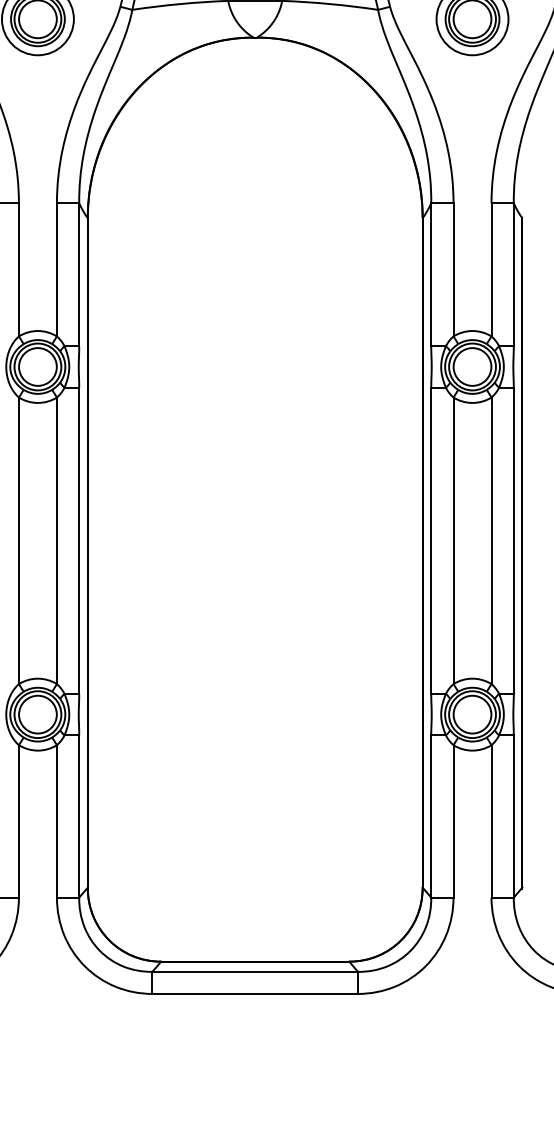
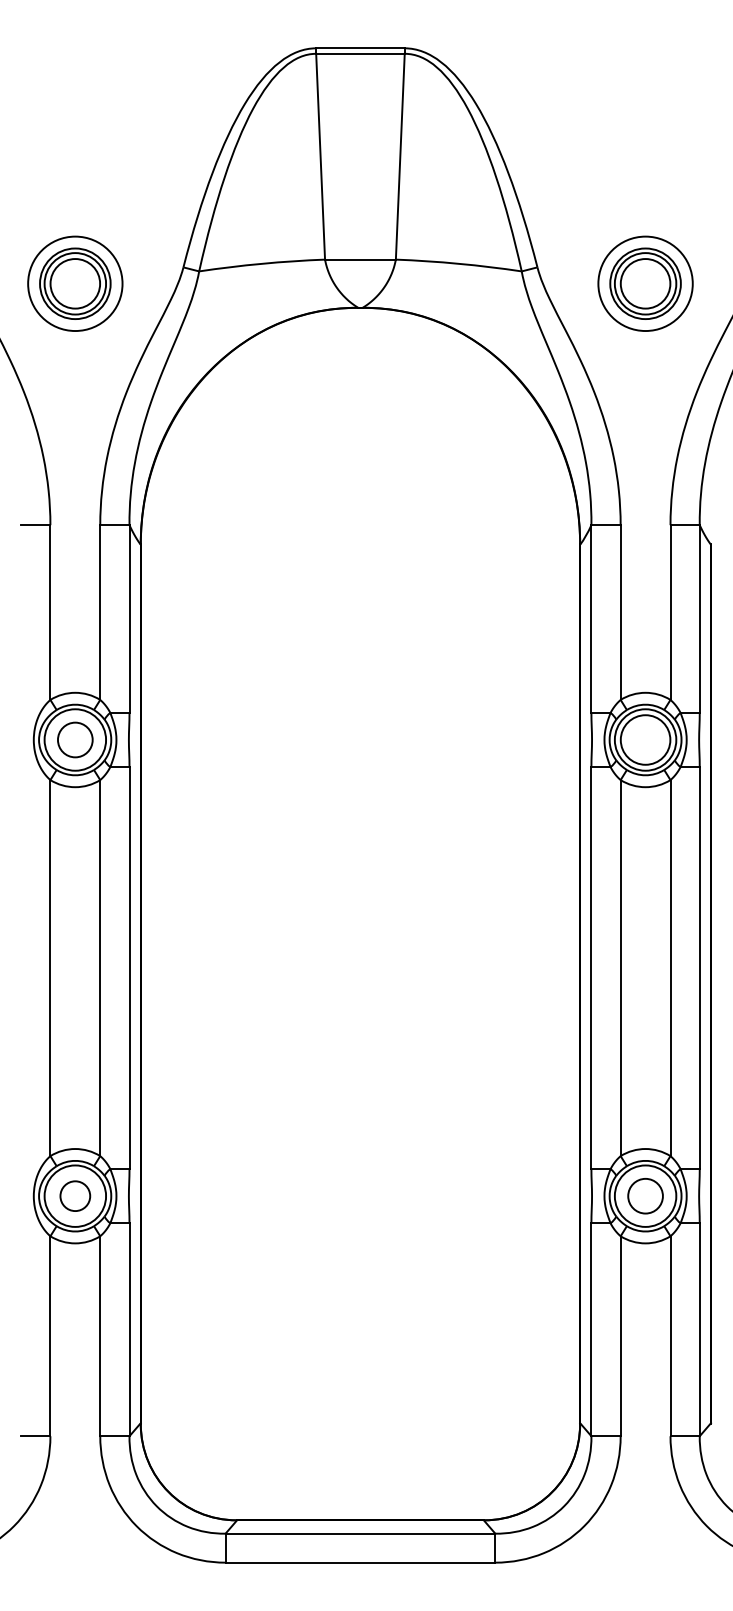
circle: (38, 366) -> (75, 739), size x0.7
circle: (38, 714) -> (75, 1195), size x0.6
circle: (472, 714) -> (645, 1195), size x0.7

